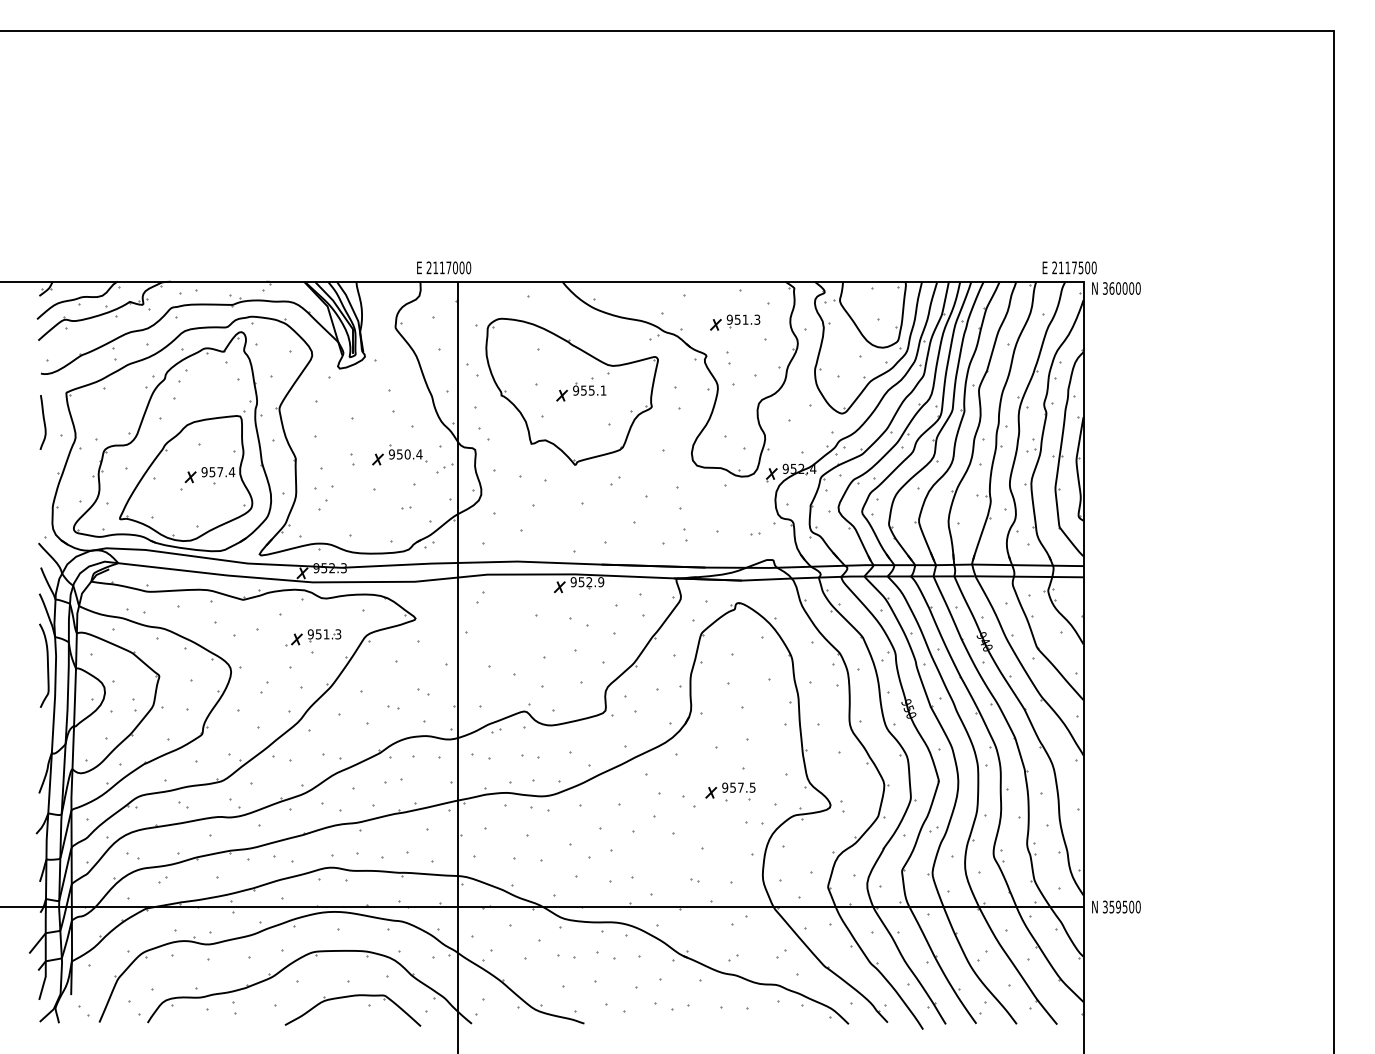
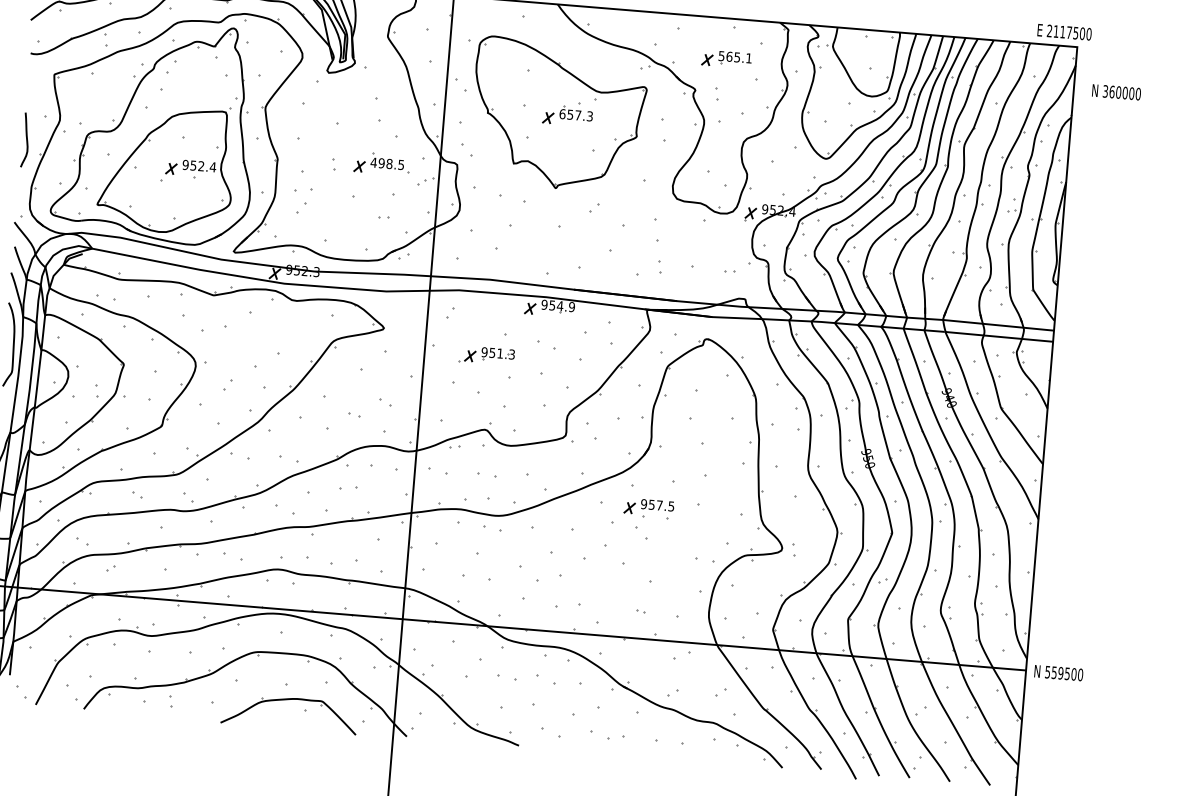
text: (1116, 288) -> (1116, 92), moved
text: (743, 319) -> (735, 56), 951.3 -> 565.1
text: (589, 390) -> (575, 115), 955.1 -> 657.3
curve: (43, 422) -> (26, 140), moved
text: (405, 454) -> (387, 163), 950.4 -> 498.5
text: (220, 472) -> (201, 166), 957.4 -> 952.4
text: (589, 582) -> (560, 306), 952.9 -> 954.9
part: (313, 637) -> (486, 355), moved
part: (730, 791) -> (649, 508), moved
text: (1105, 905) -> (1048, 670), 359500 -> 559500

